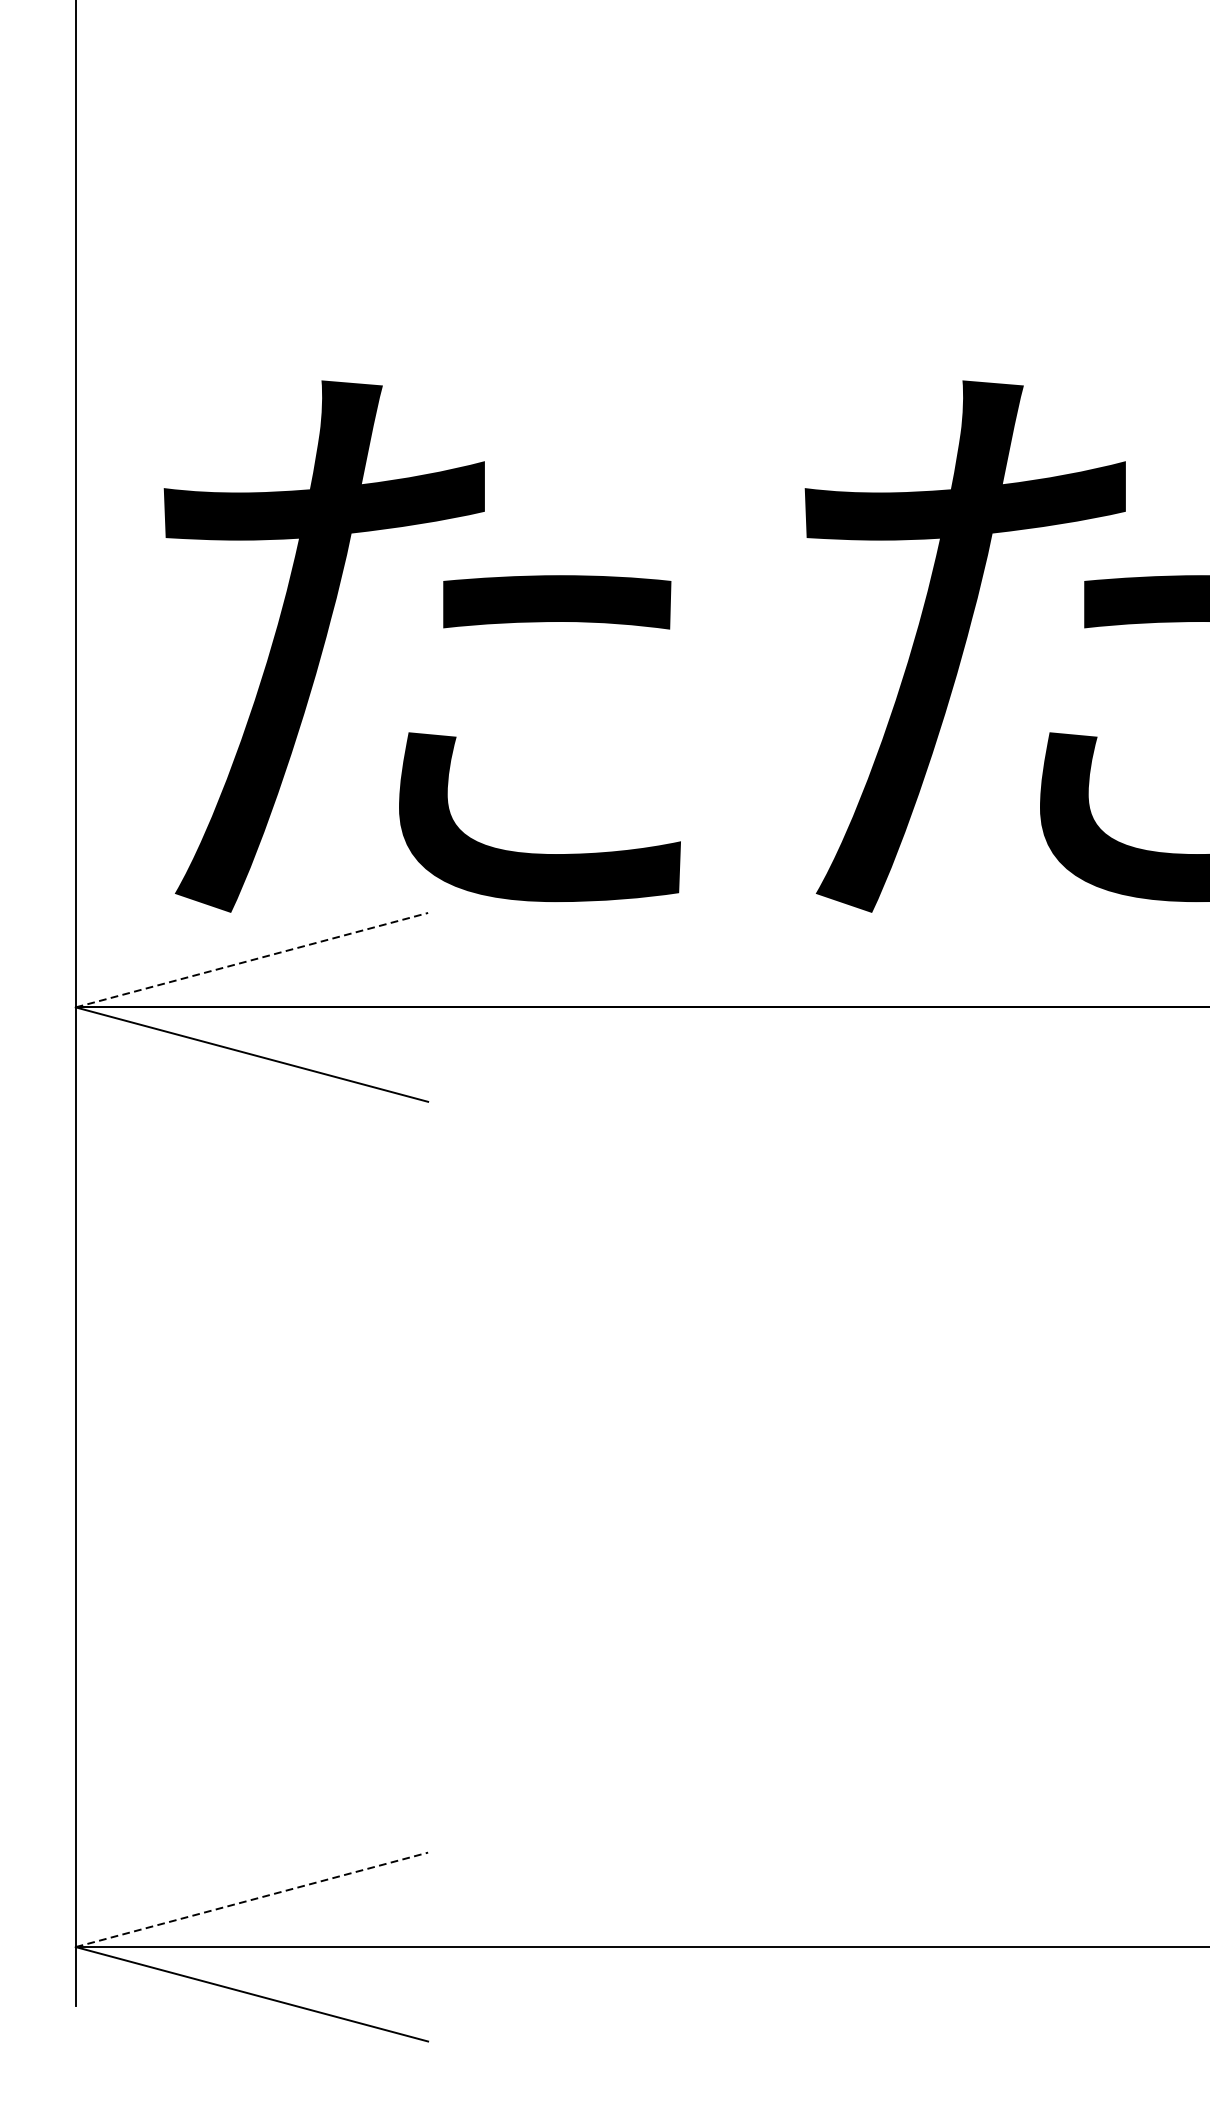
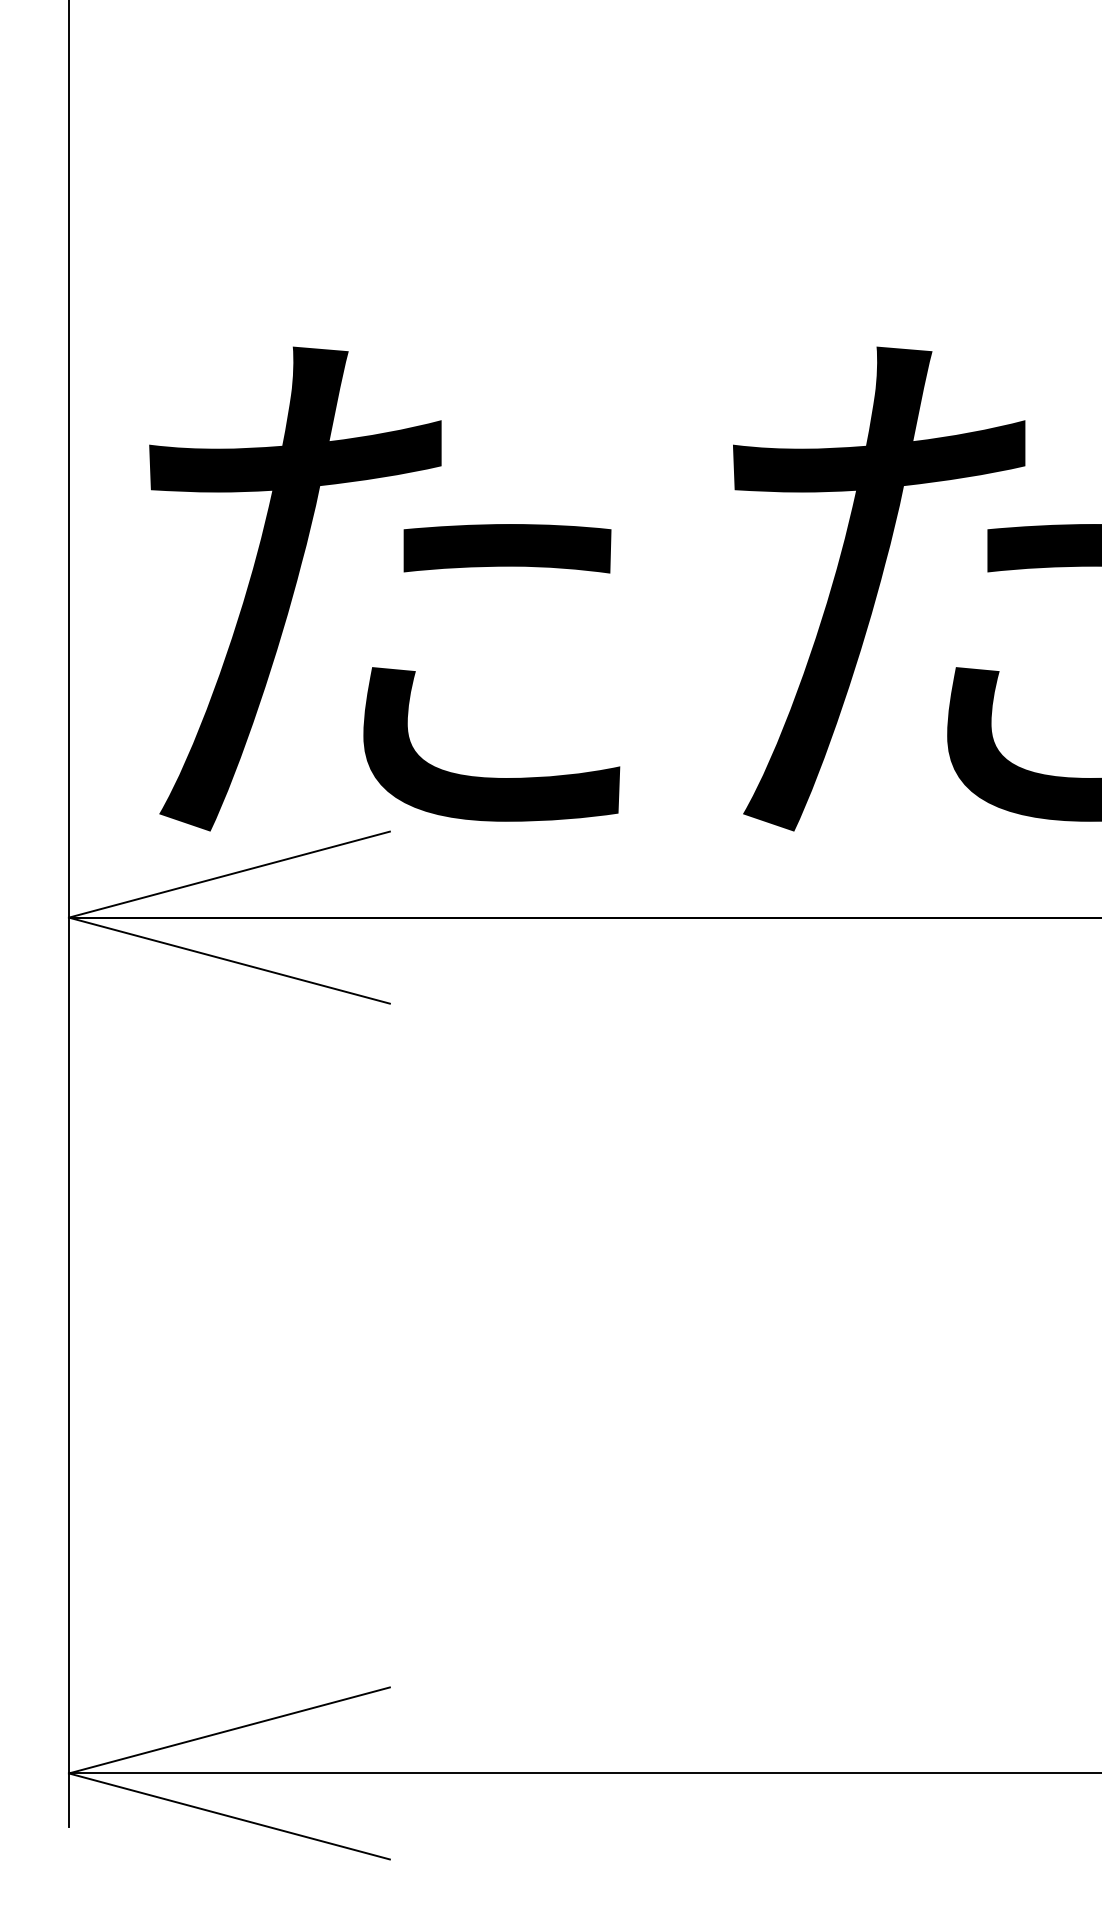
line: (251, 960) -> (229, 874), dashed -> solid
line: (251, 1899) -> (229, 1730), dashed -> solid

